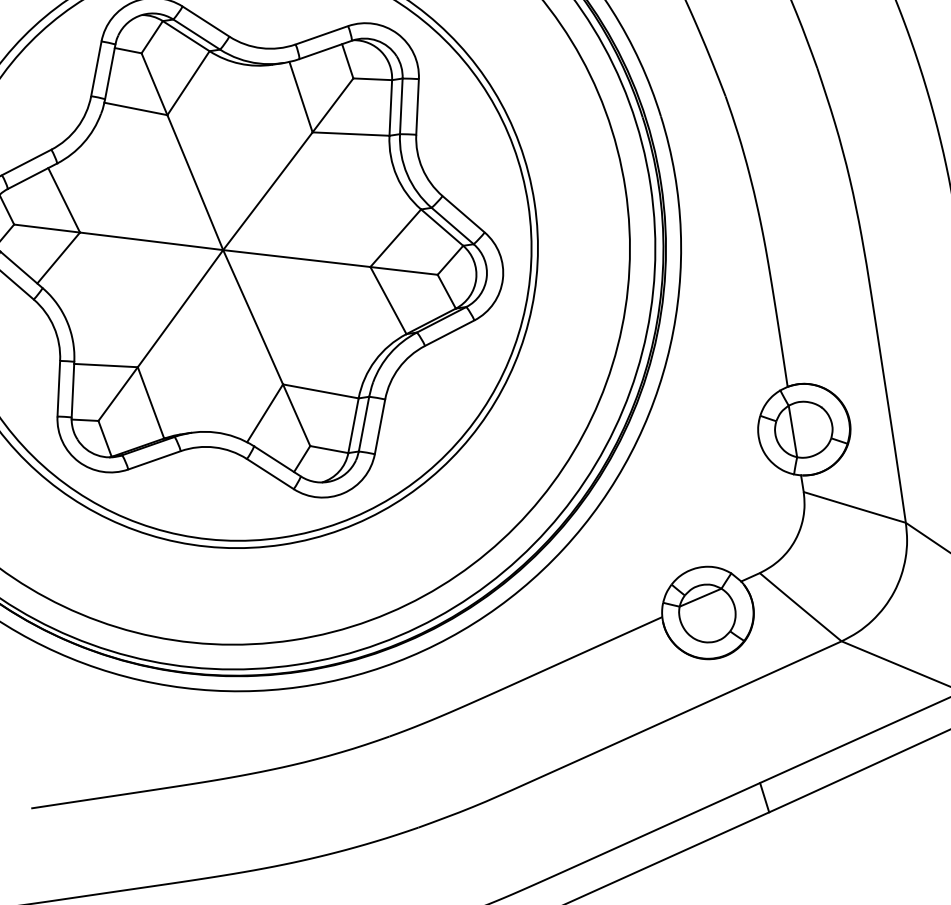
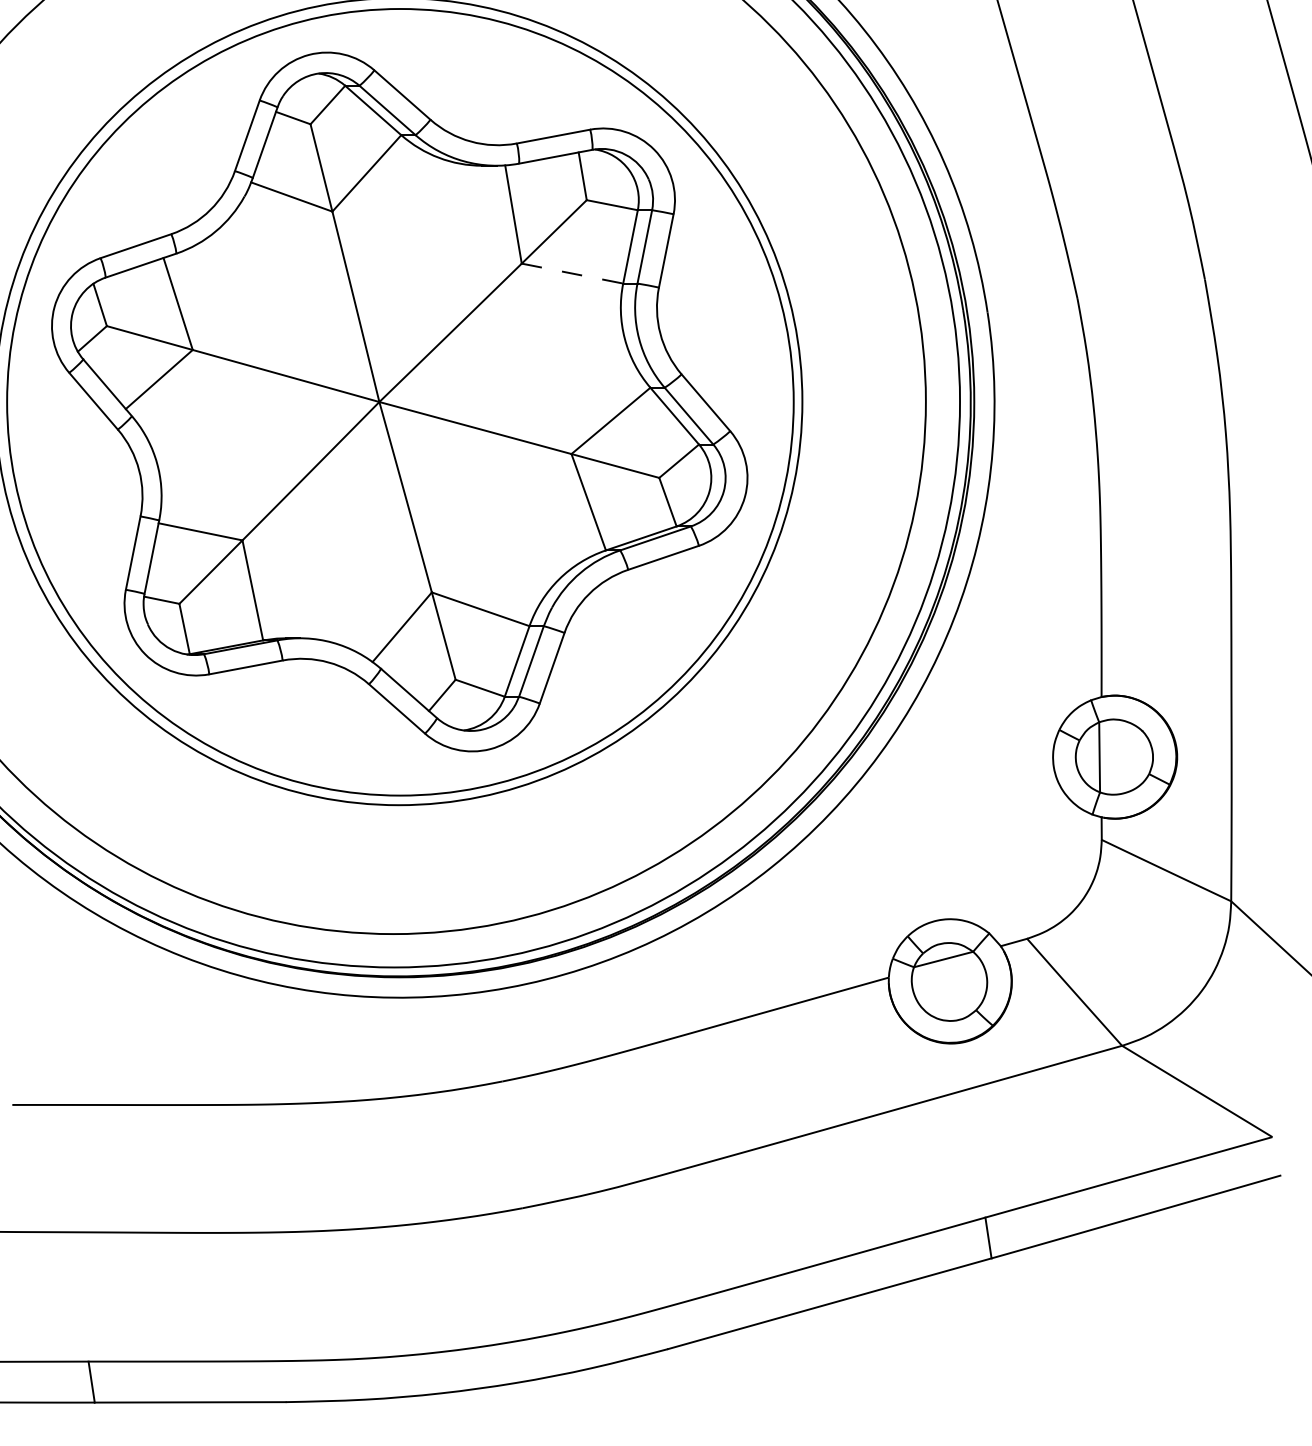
line: (351, 134) -> (572, 273), solid -> dashed

